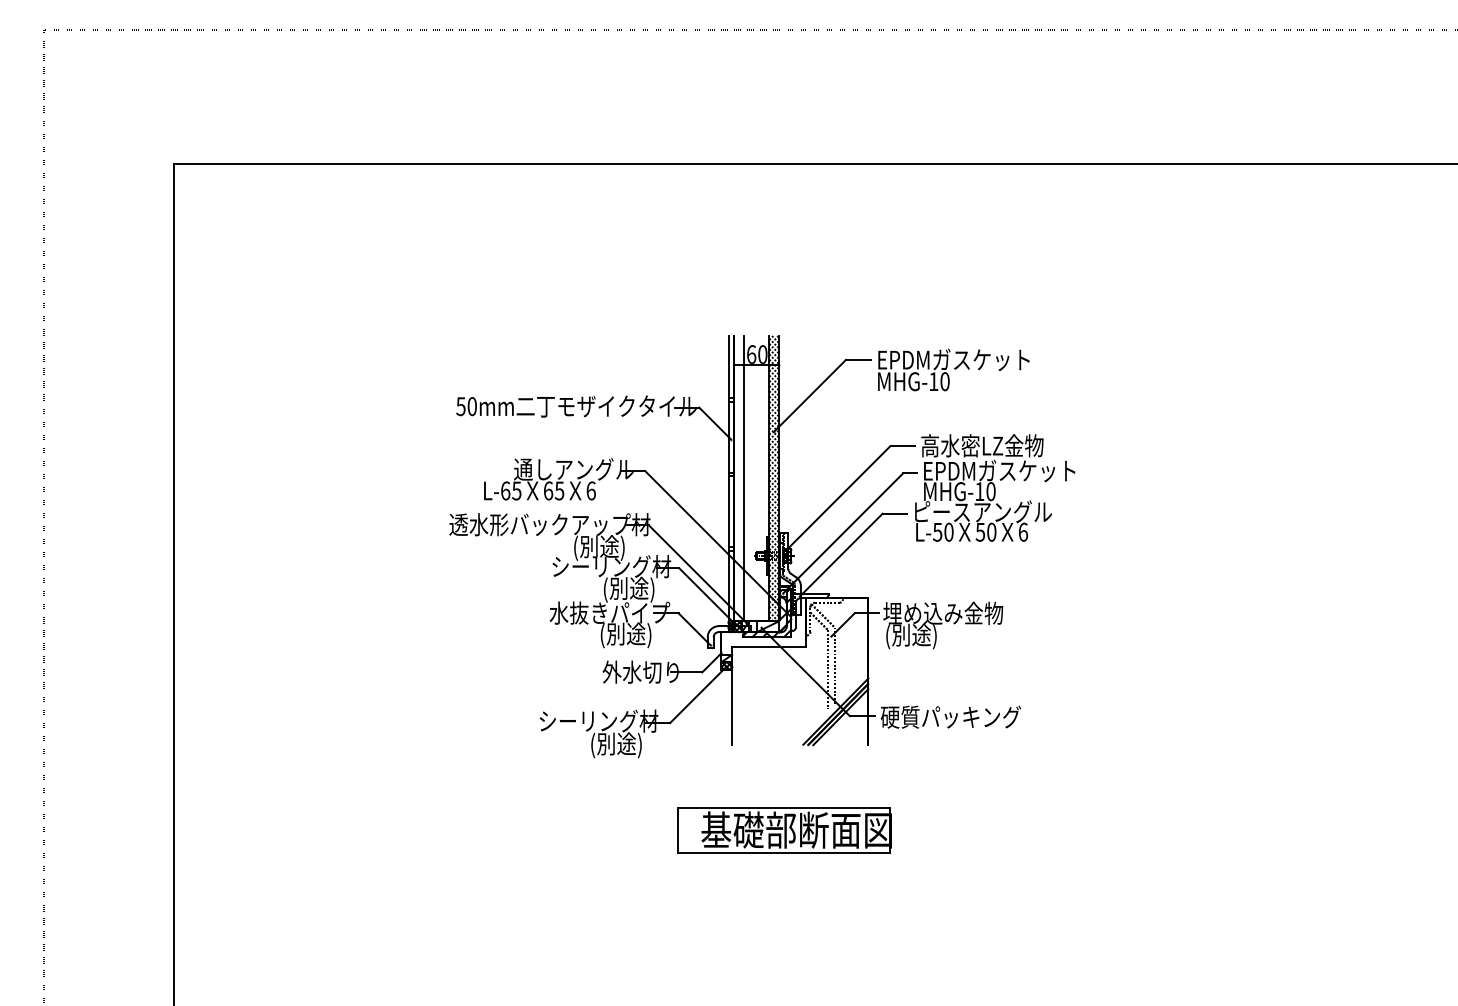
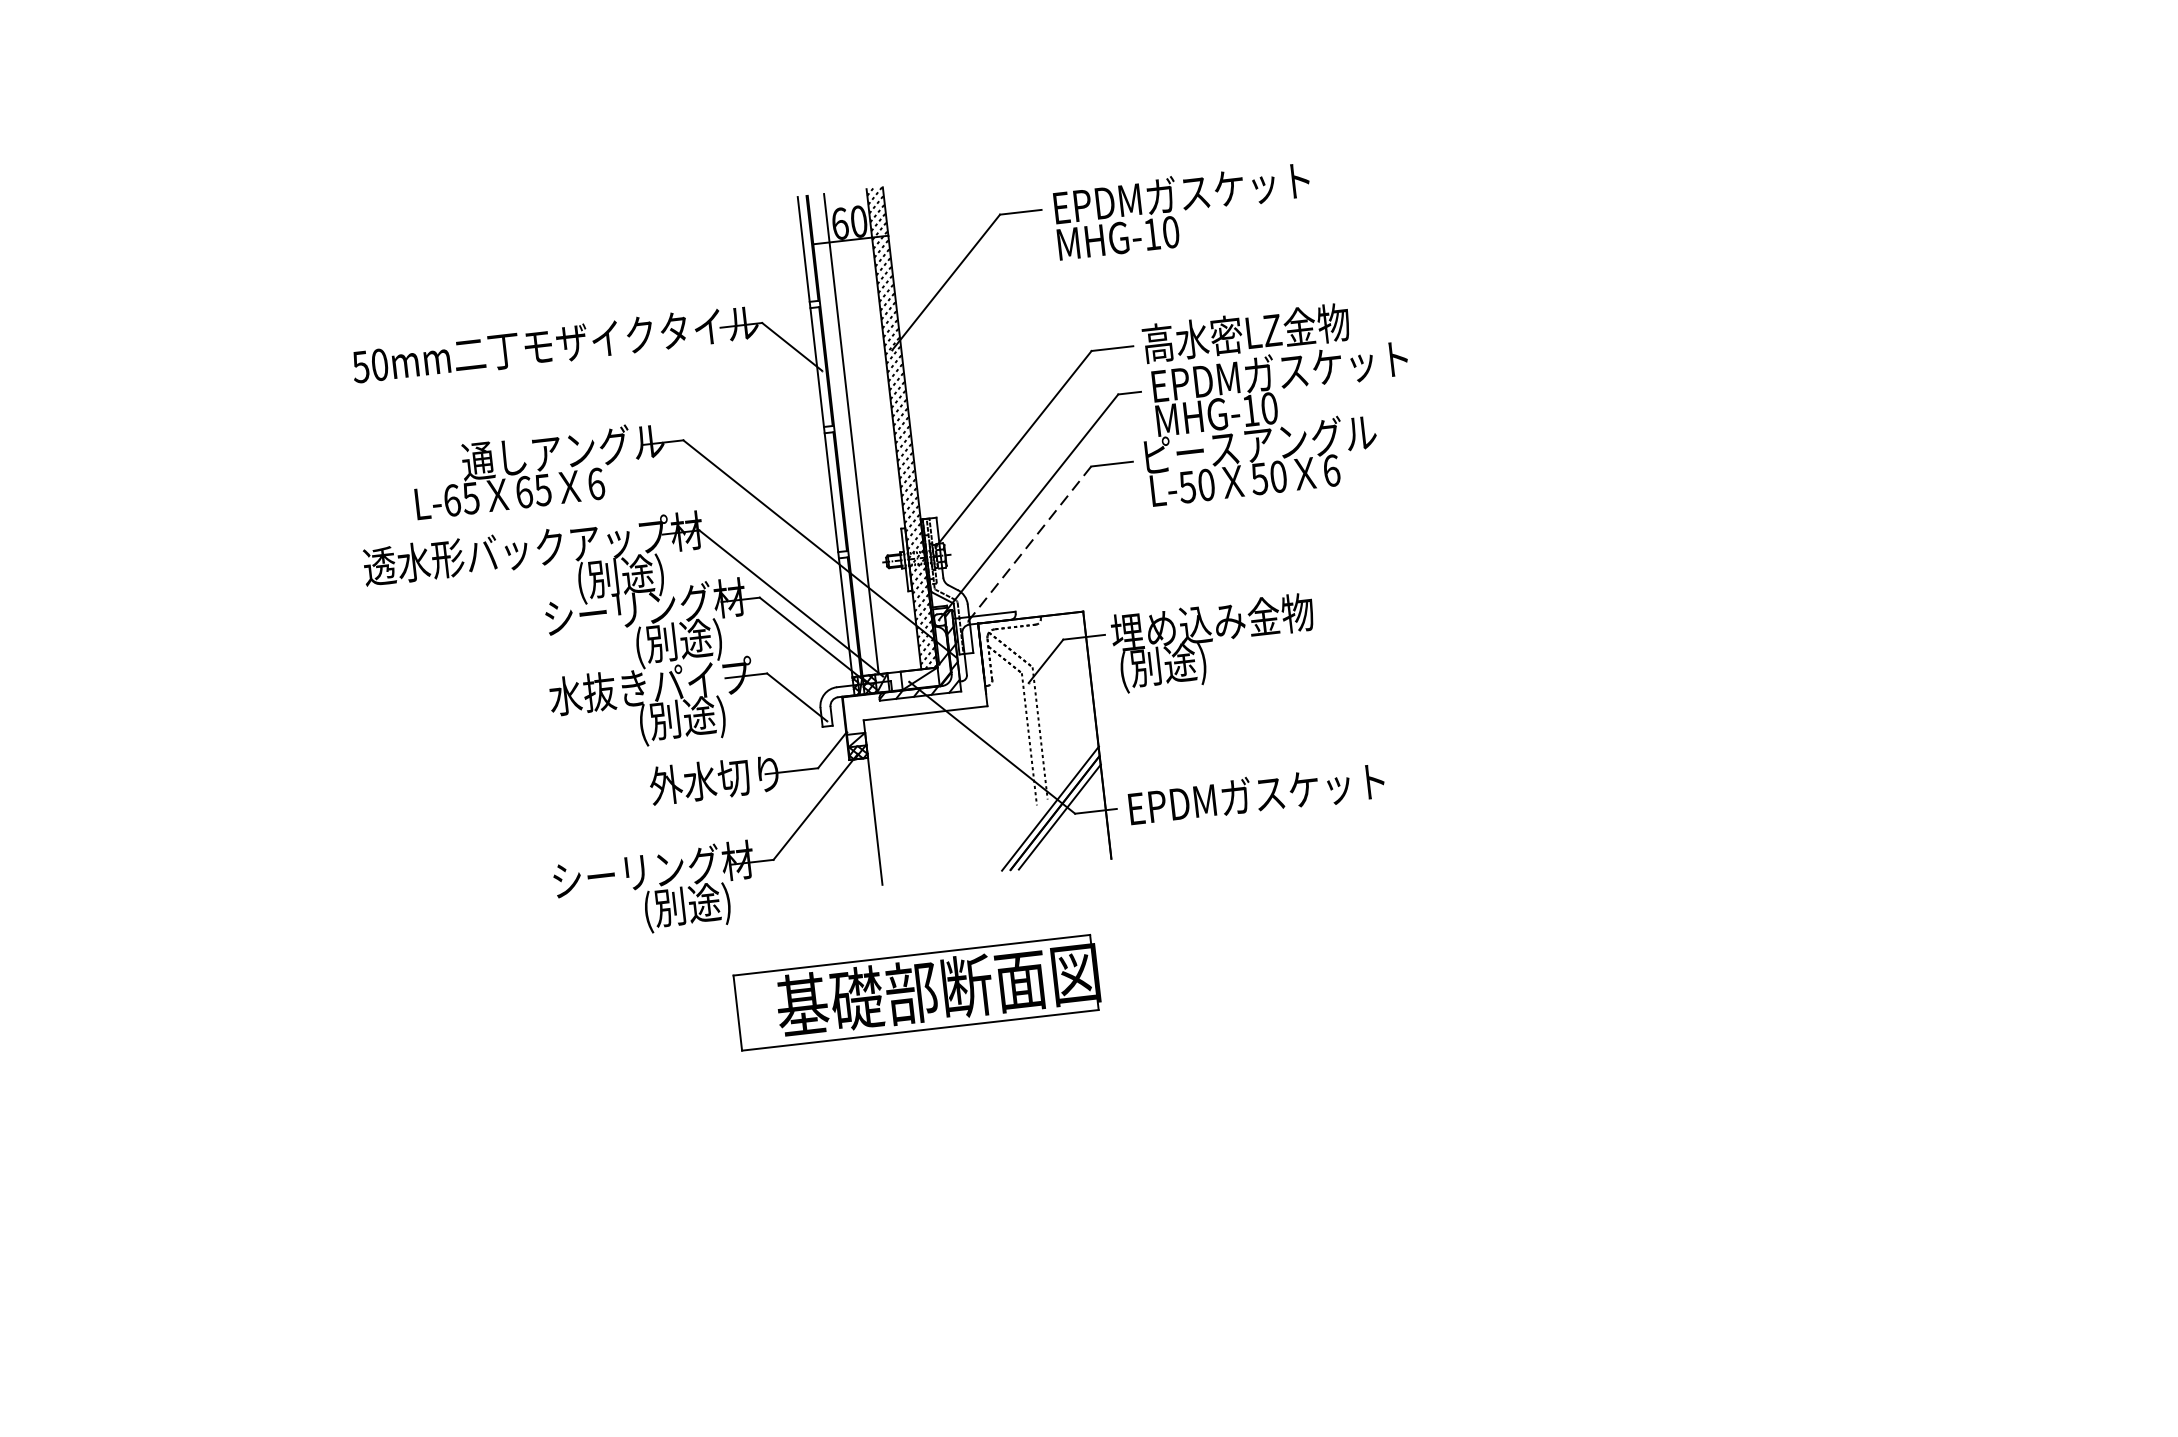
line: (841, 555) -> (1030, 544), solid -> dashed
text: (956, 716) -> (1254, 793), 硬質パッキング -> EPDMガスケット
part: (784, 830) -> (917, 992), moved

